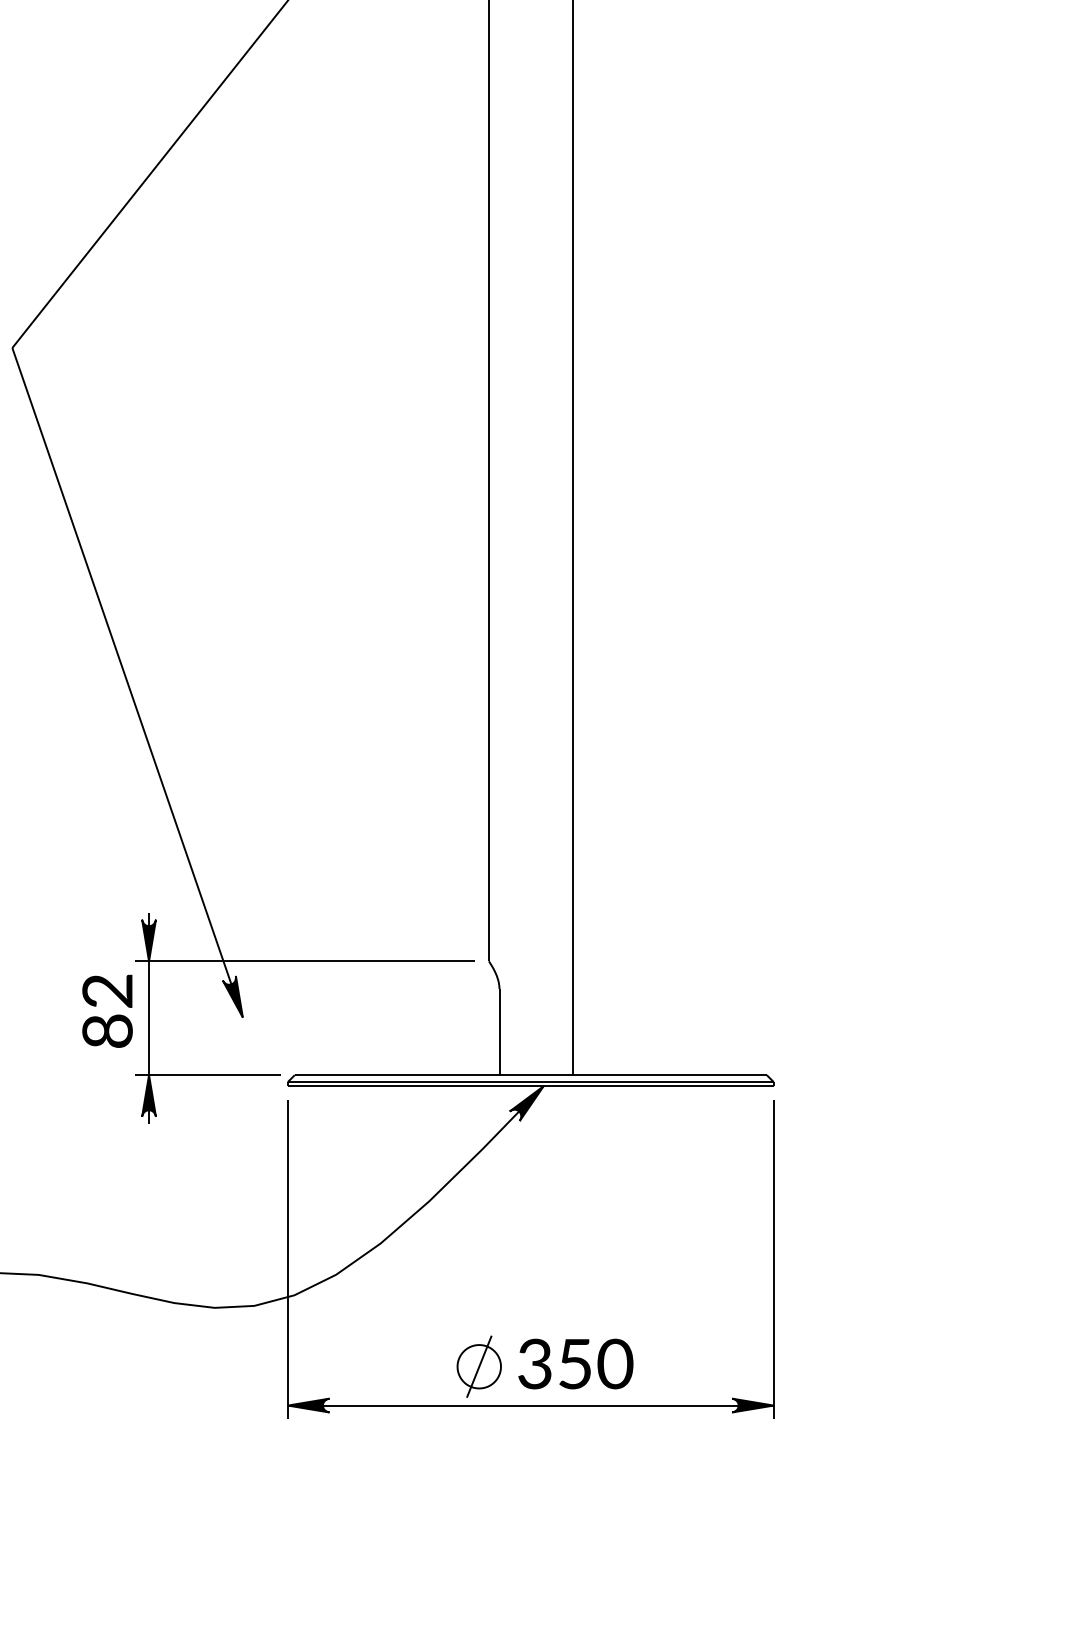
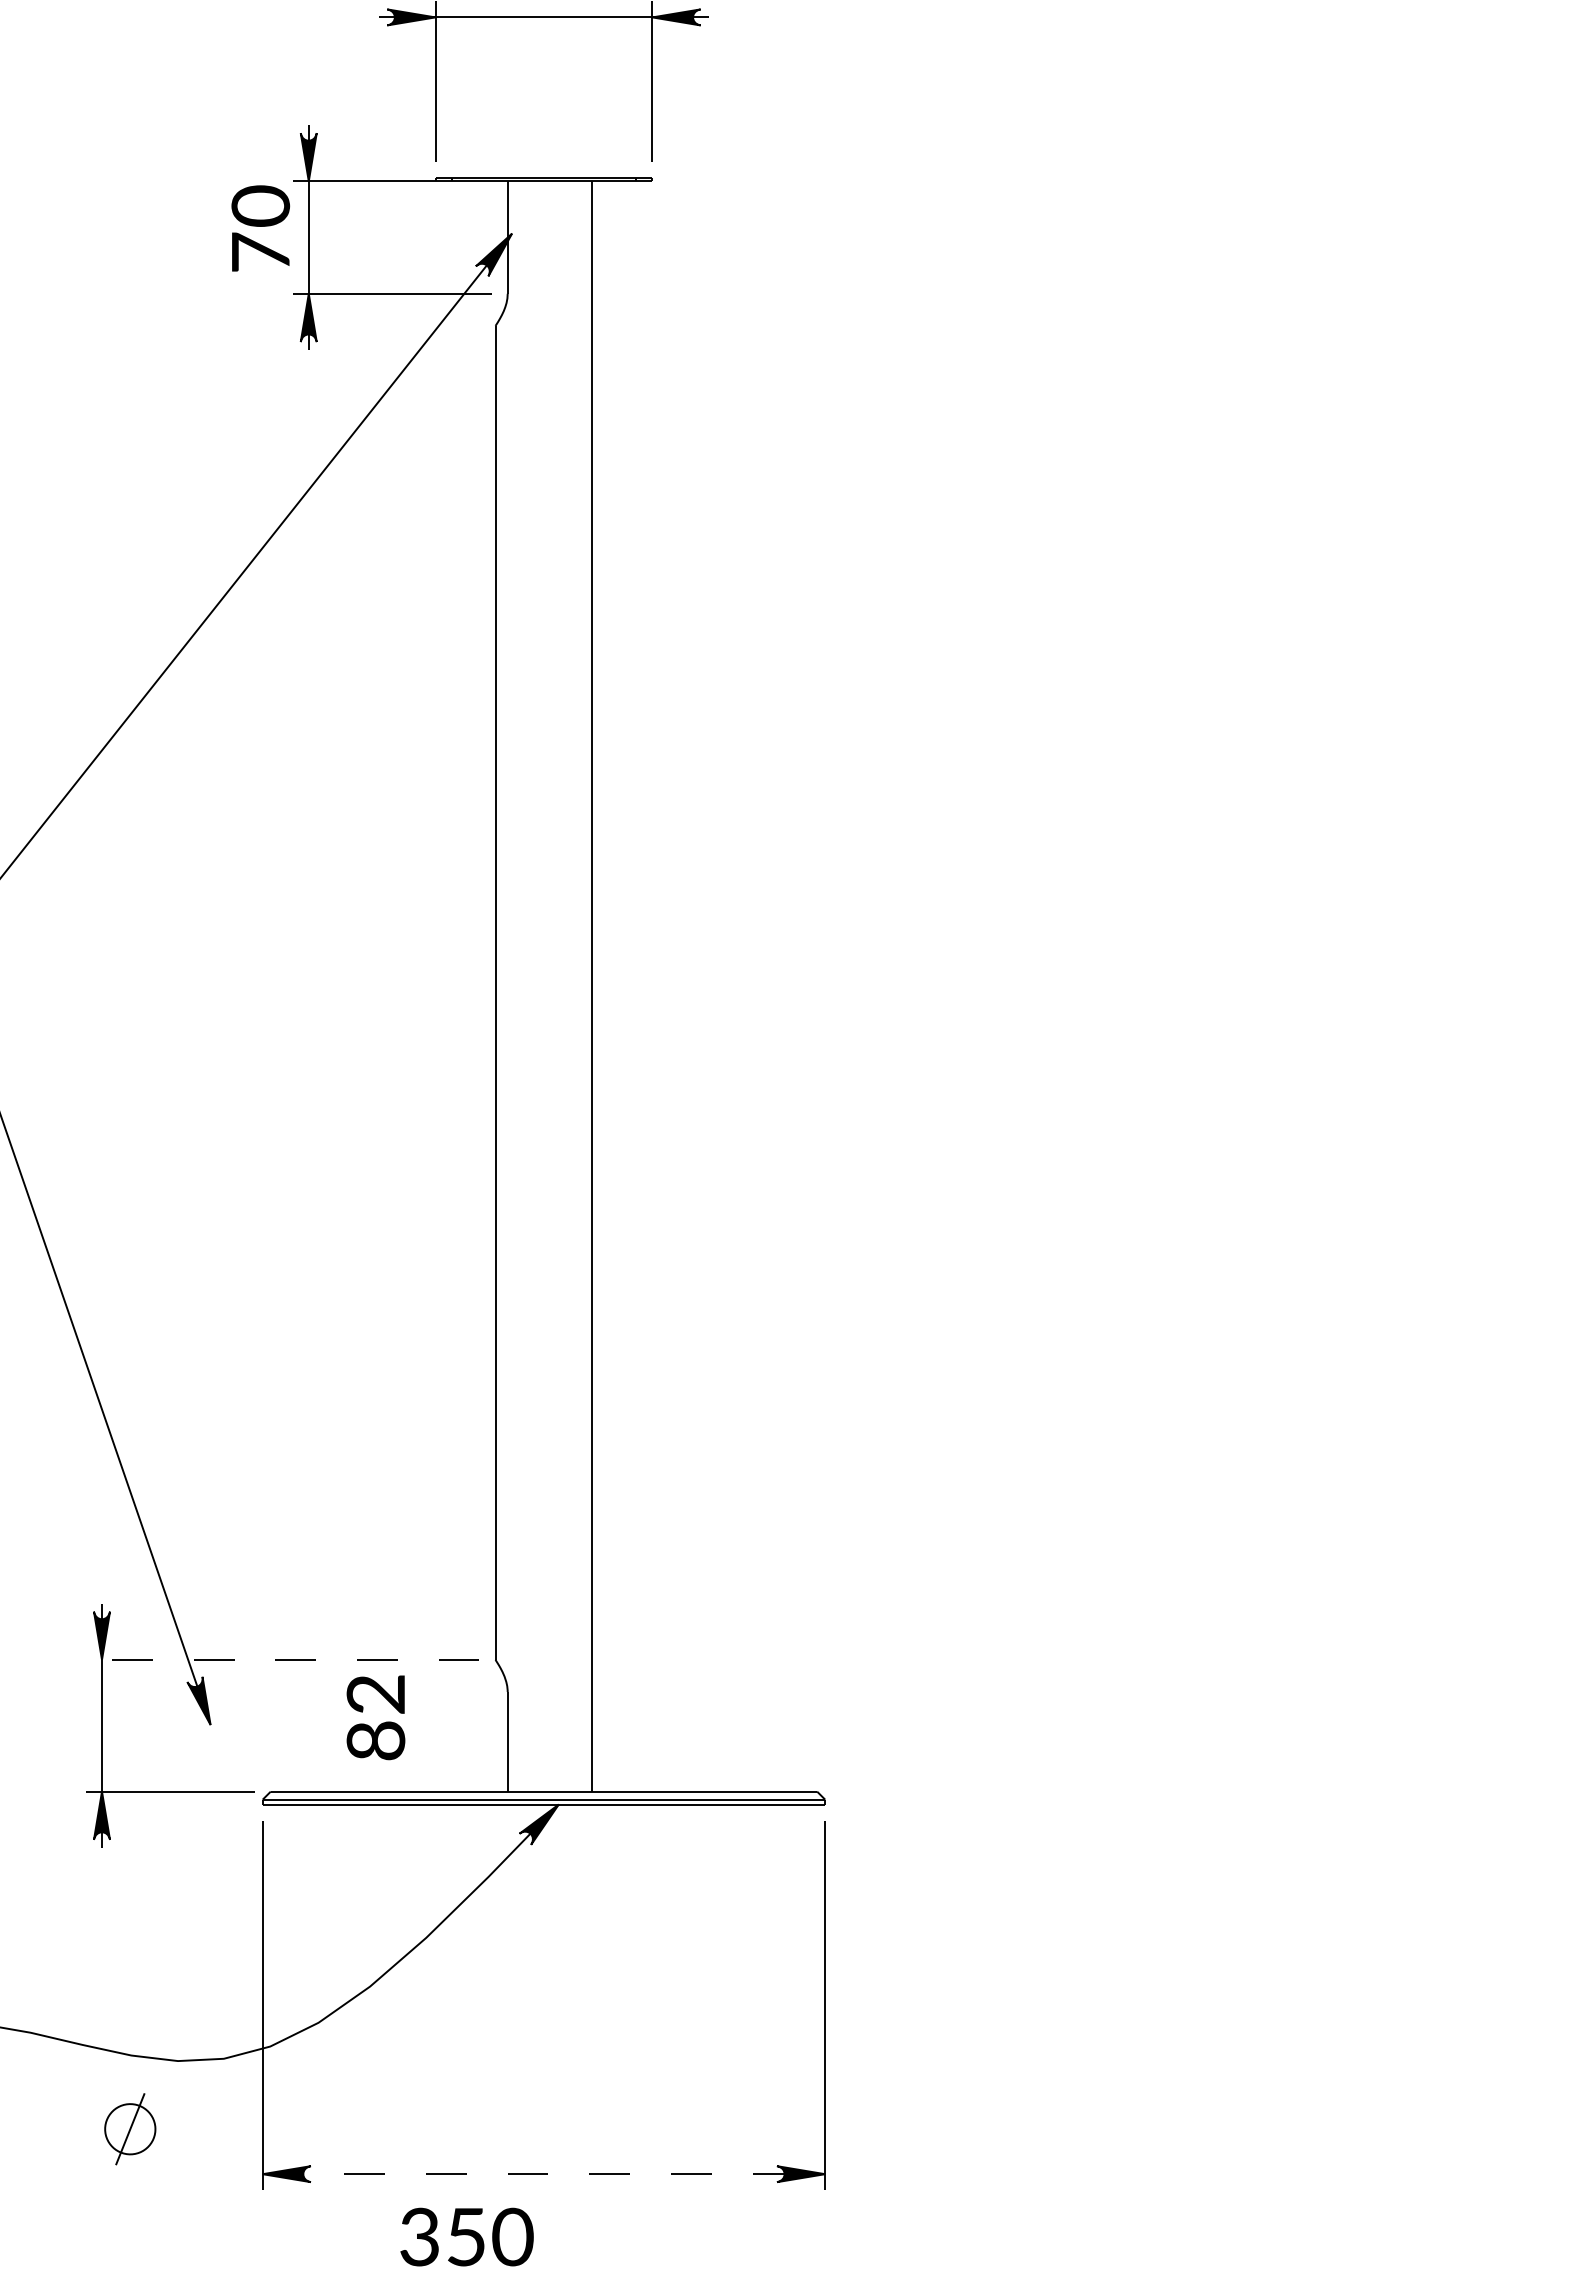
line: (304, 960) -> (282, 1659), solid -> dashed
text: (107, 1011) -> (375, 1717), moved
text: (575, 1363) -> (466, 2236), moved
part: (479, 1366) -> (130, 2129), moved
line: (531, 1405) -> (544, 2174), solid -> dashed

